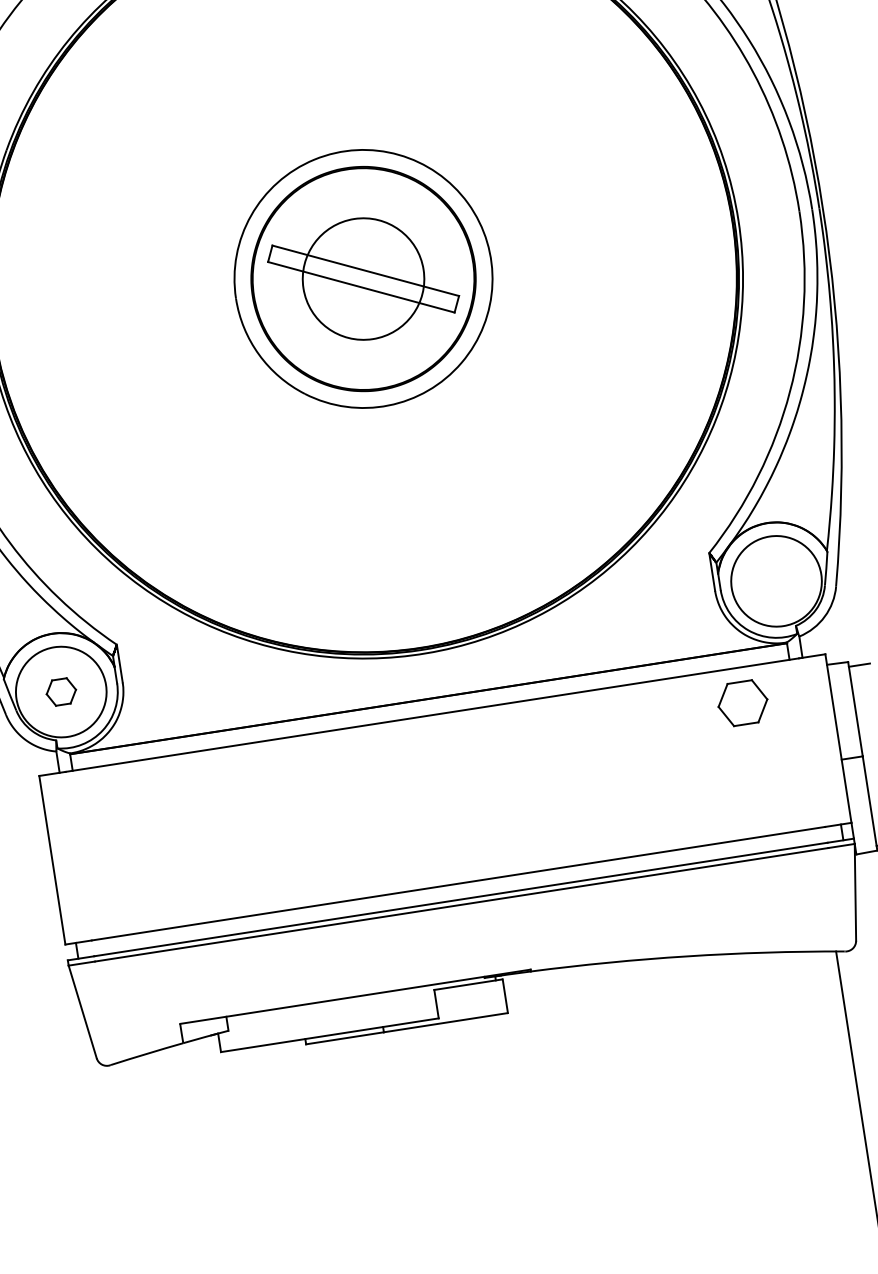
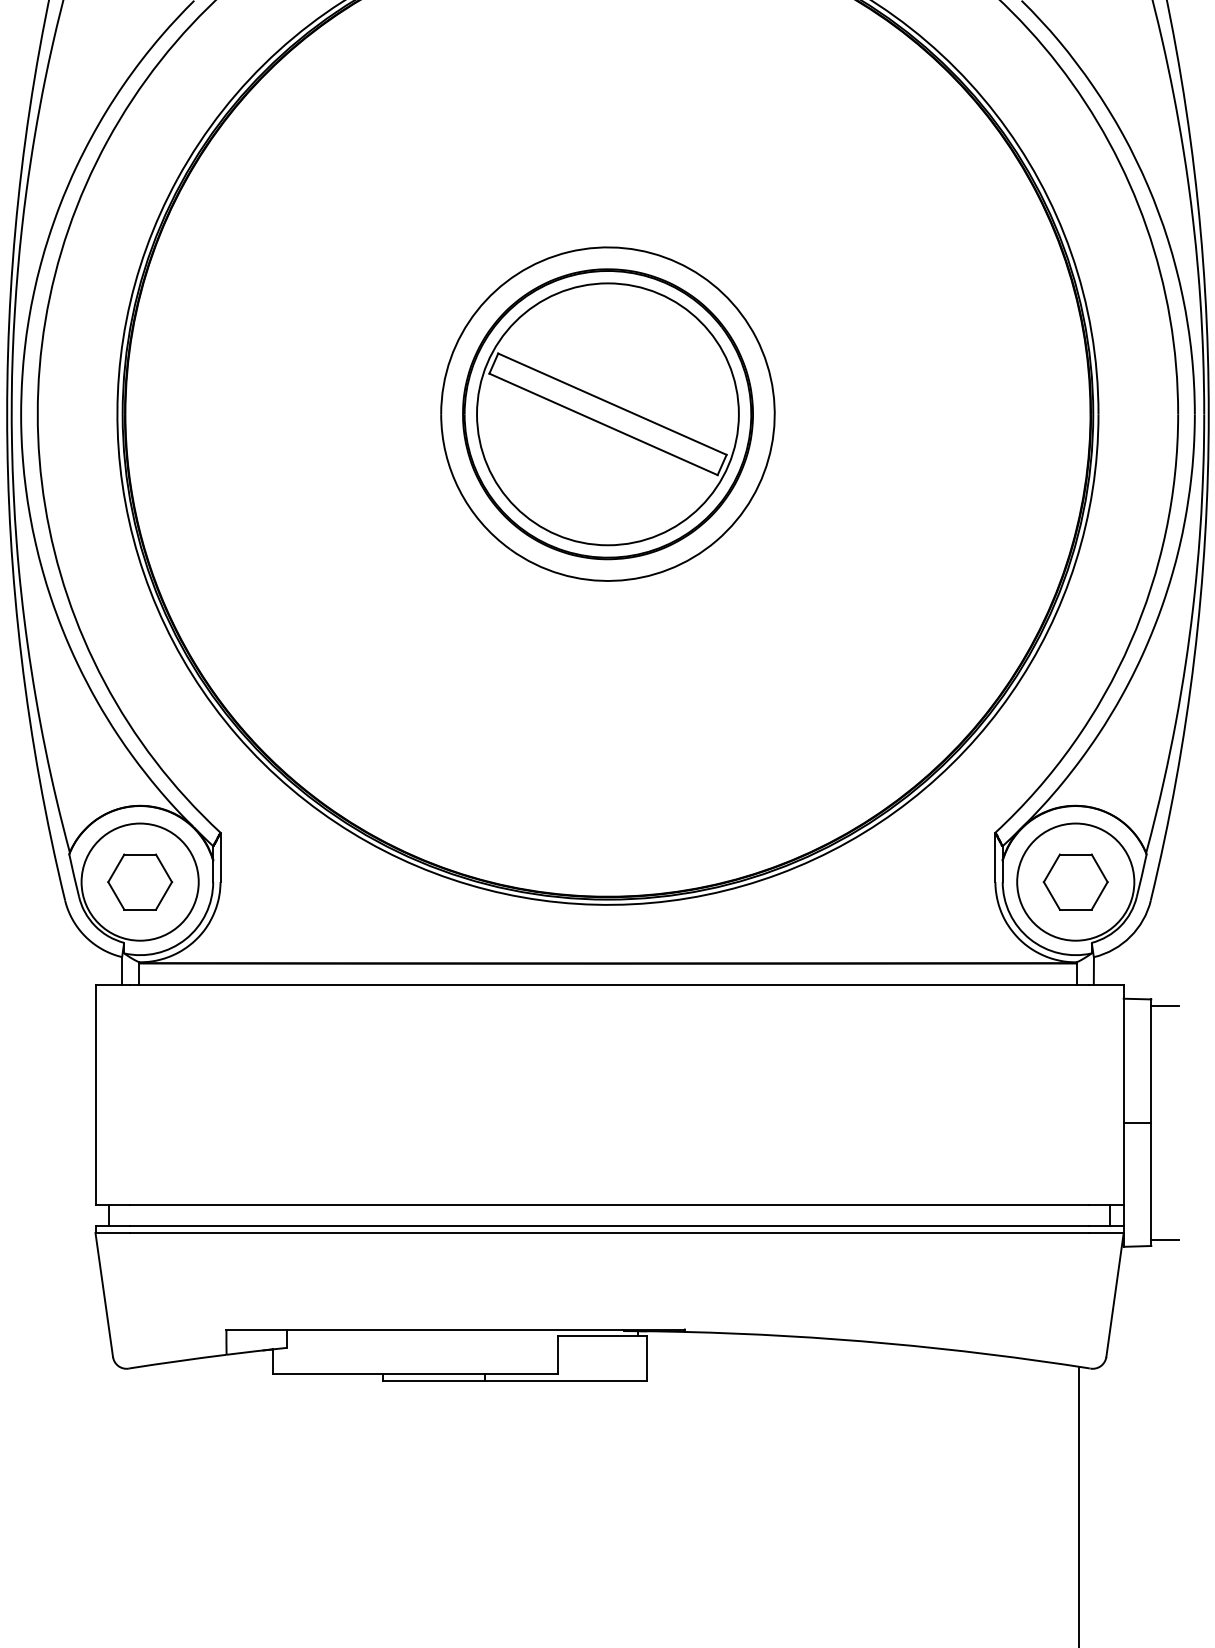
circle: (363, 279) -> (607, 414), size x1.67
part: (61, 691) -> (140, 881), size x1.67
part: (742, 702) -> (1075, 881), moved

